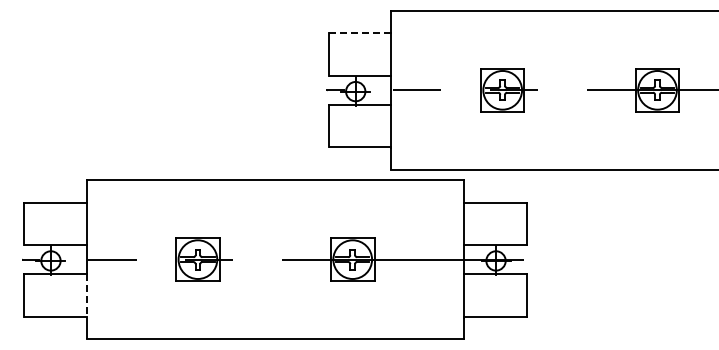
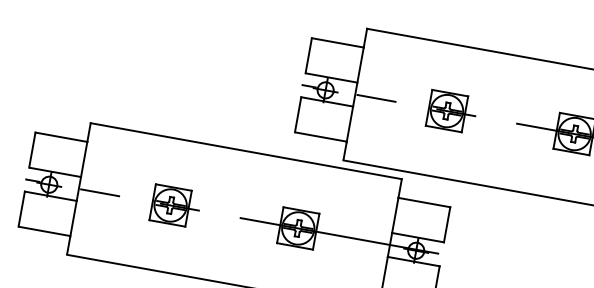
line: (360, 33) -> (338, 43), dashed -> solid
line: (86, 295) -> (73, 218), dashed -> solid

